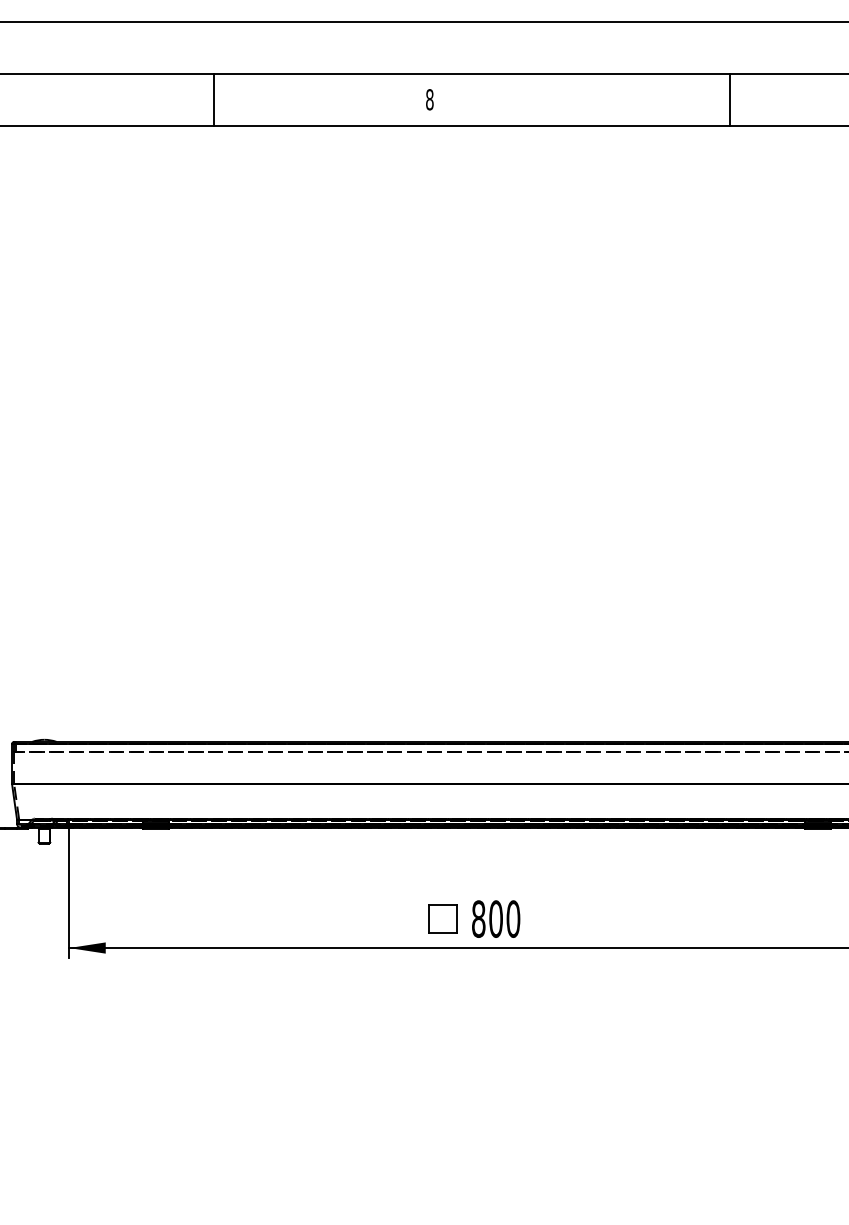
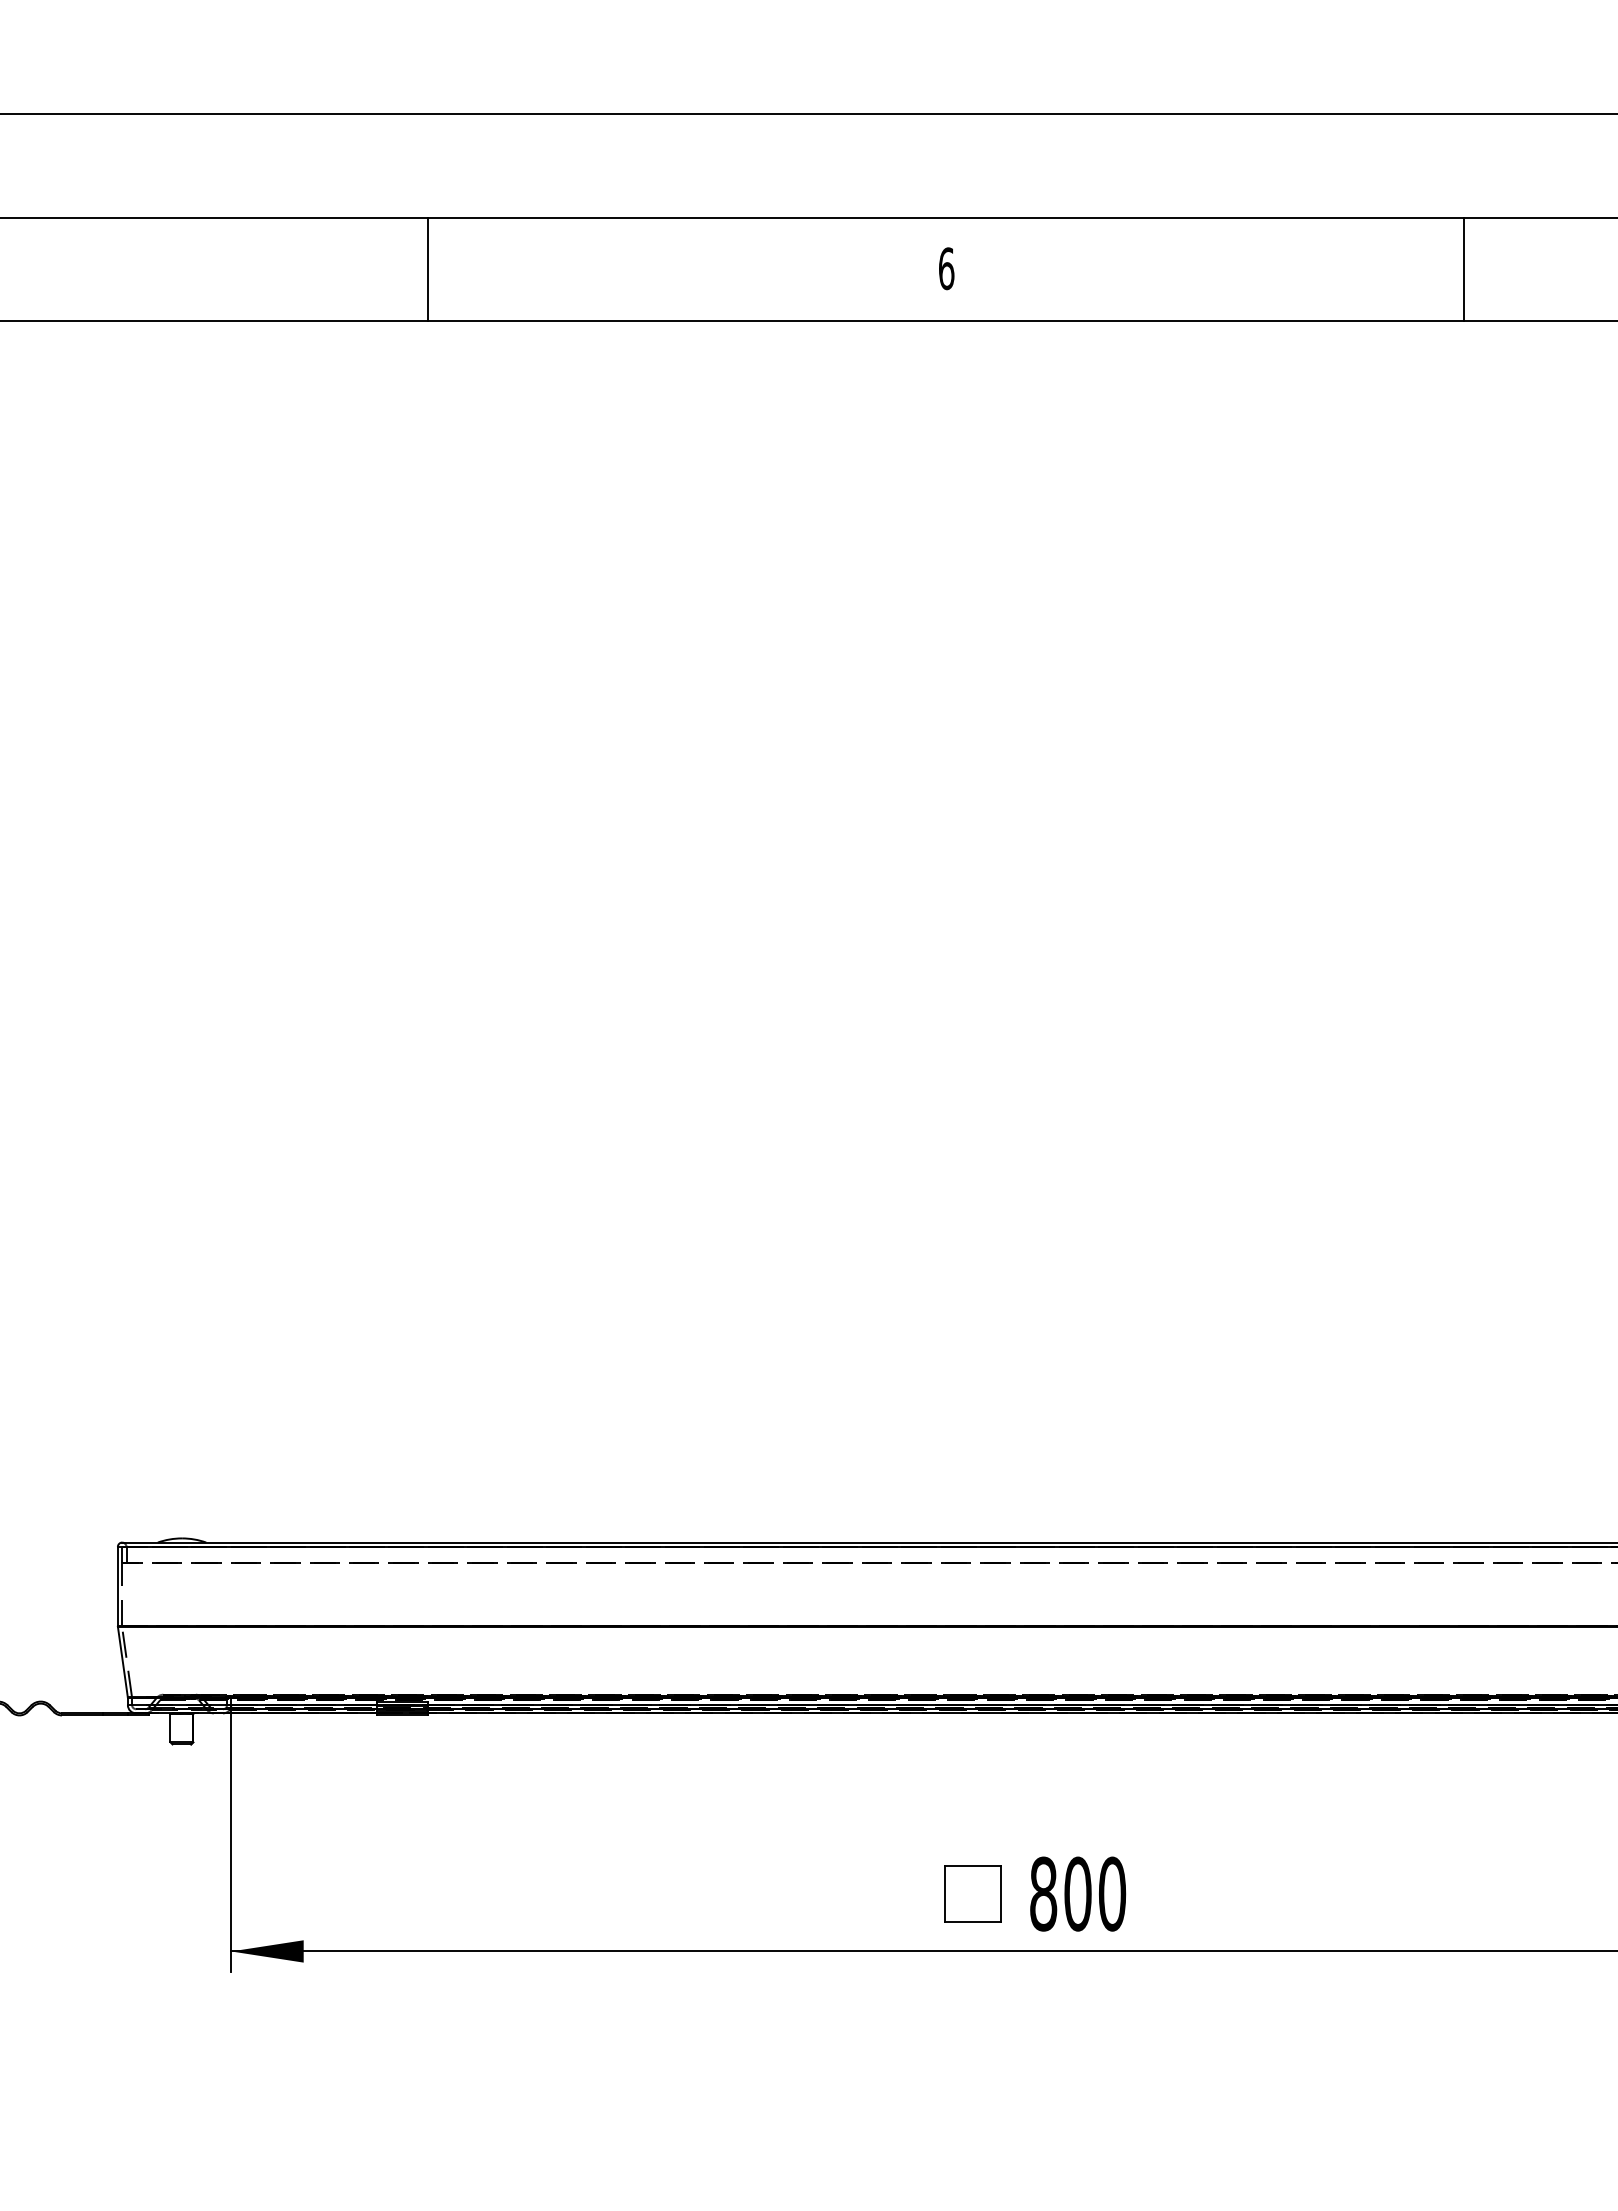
text: (429, 99) -> (945, 268), 8 -> 6
line: (213, 100) -> (428, 270), moved
line: (730, 100) -> (1463, 270), moved

